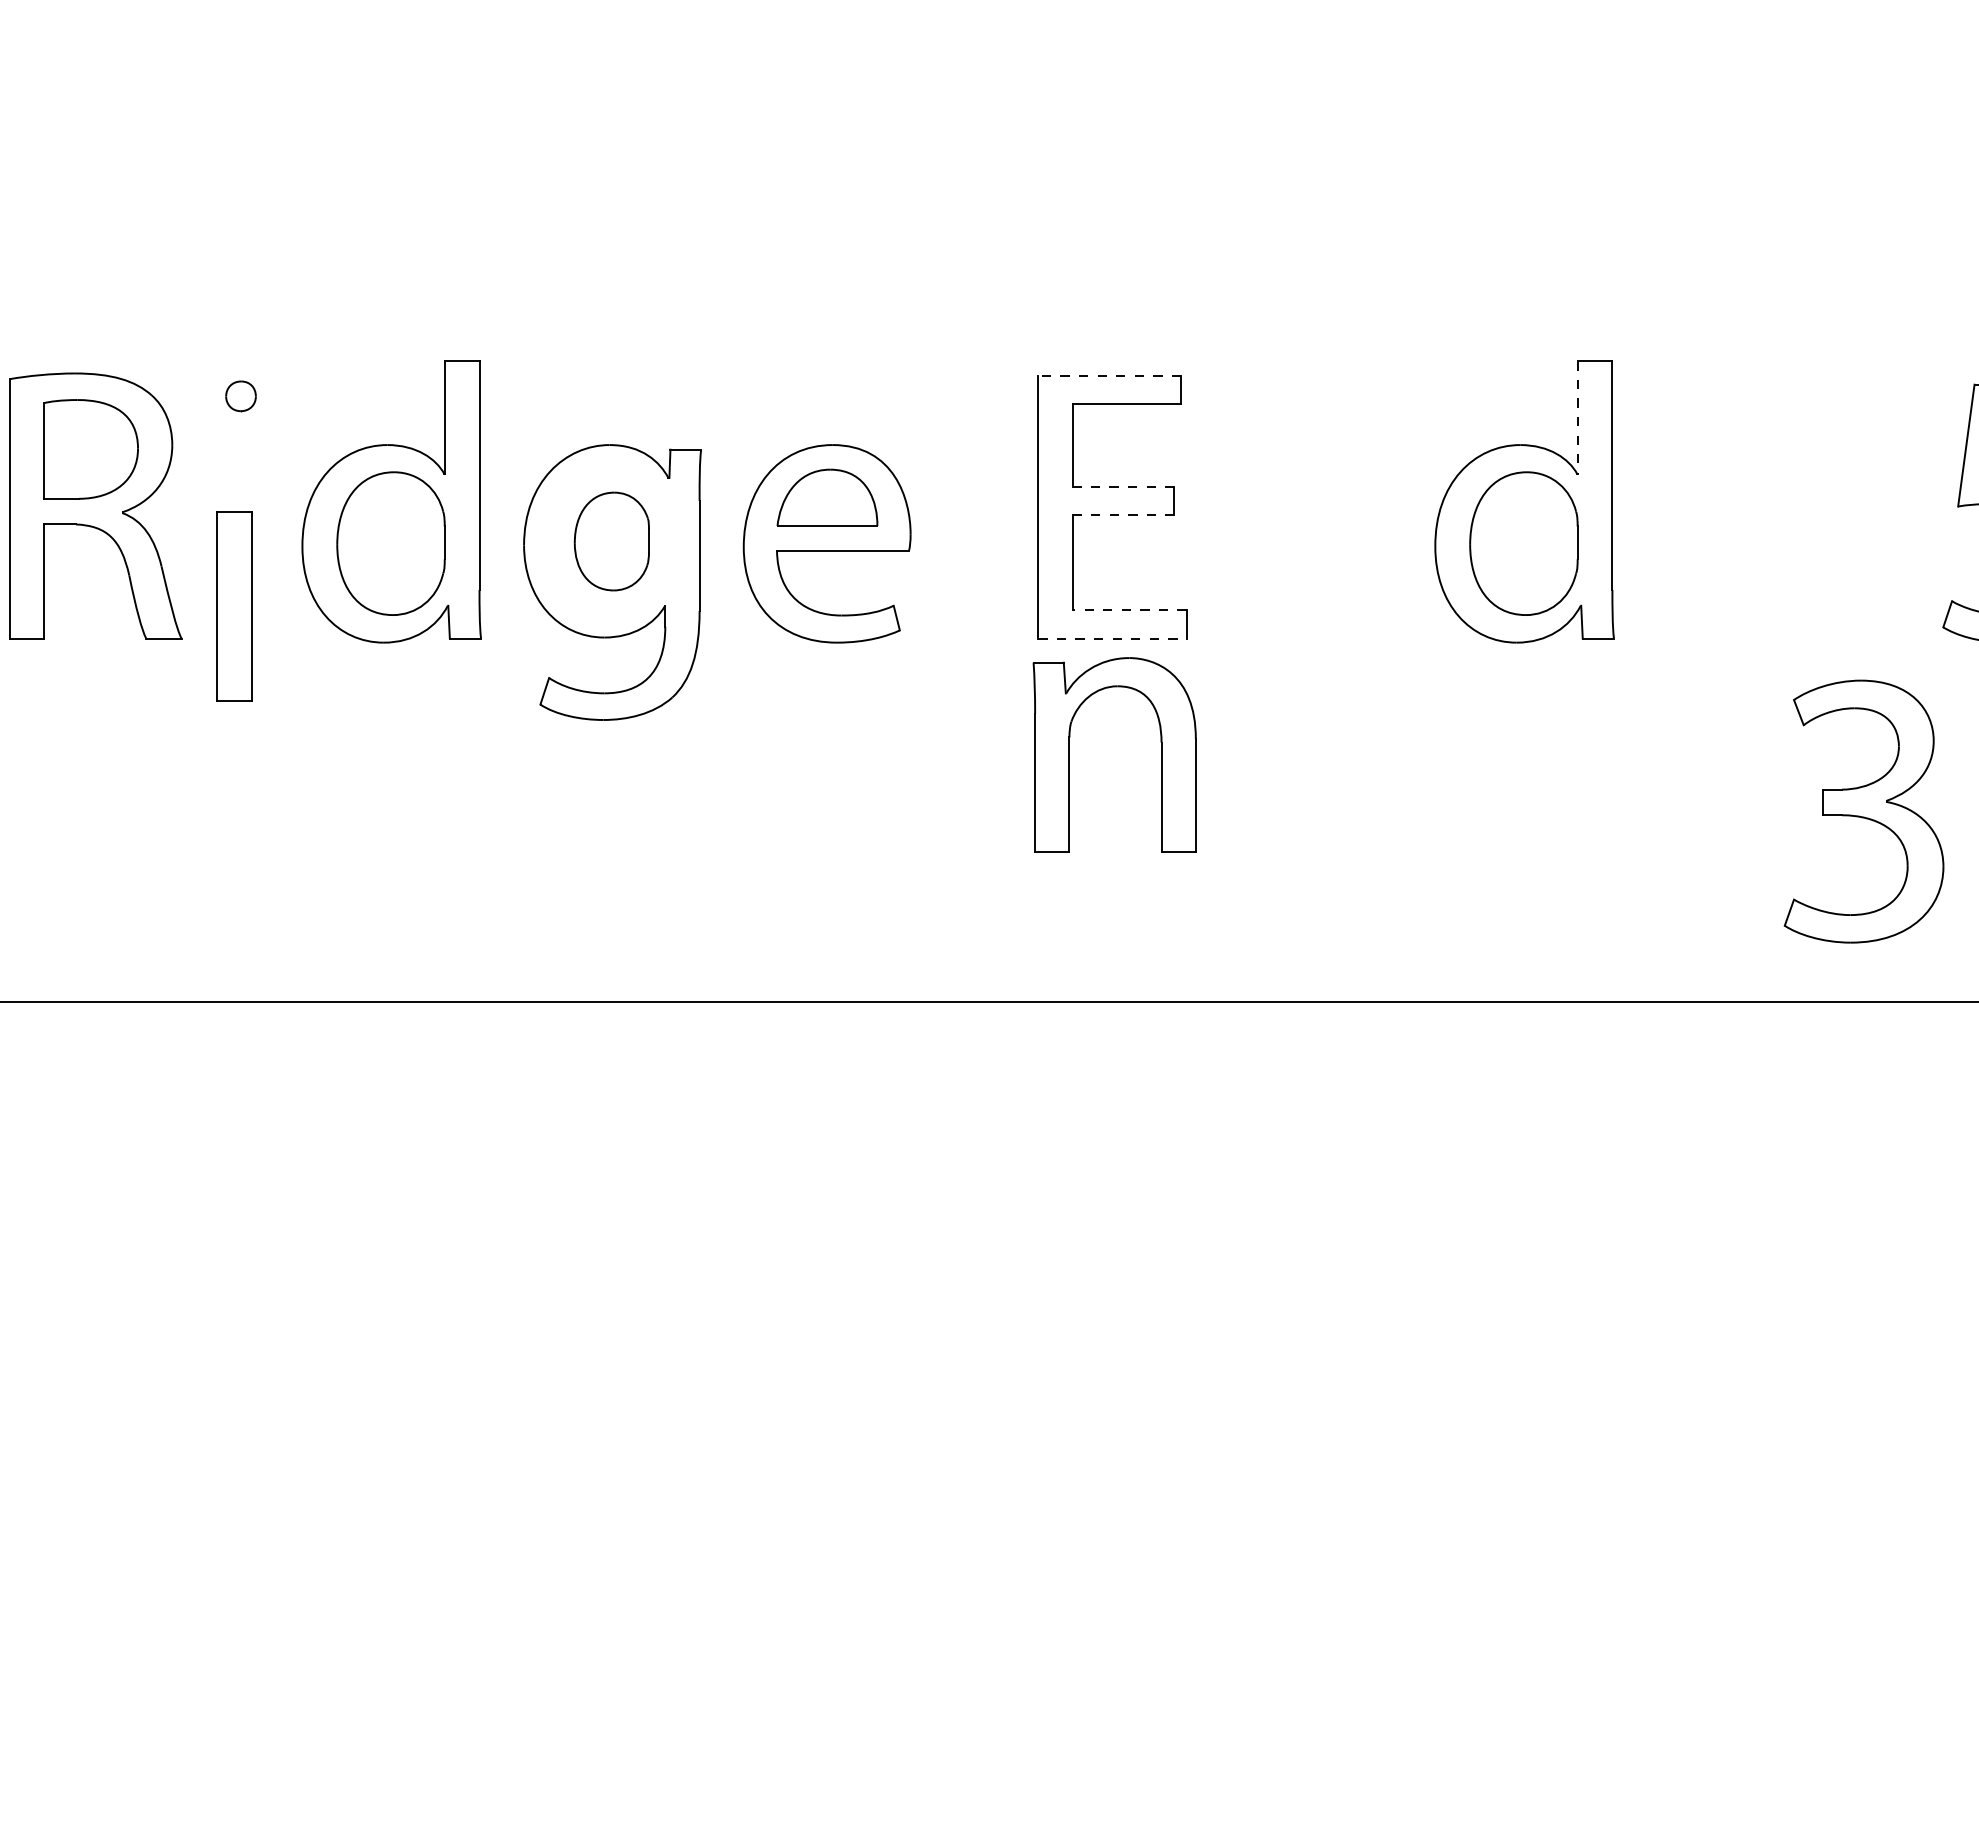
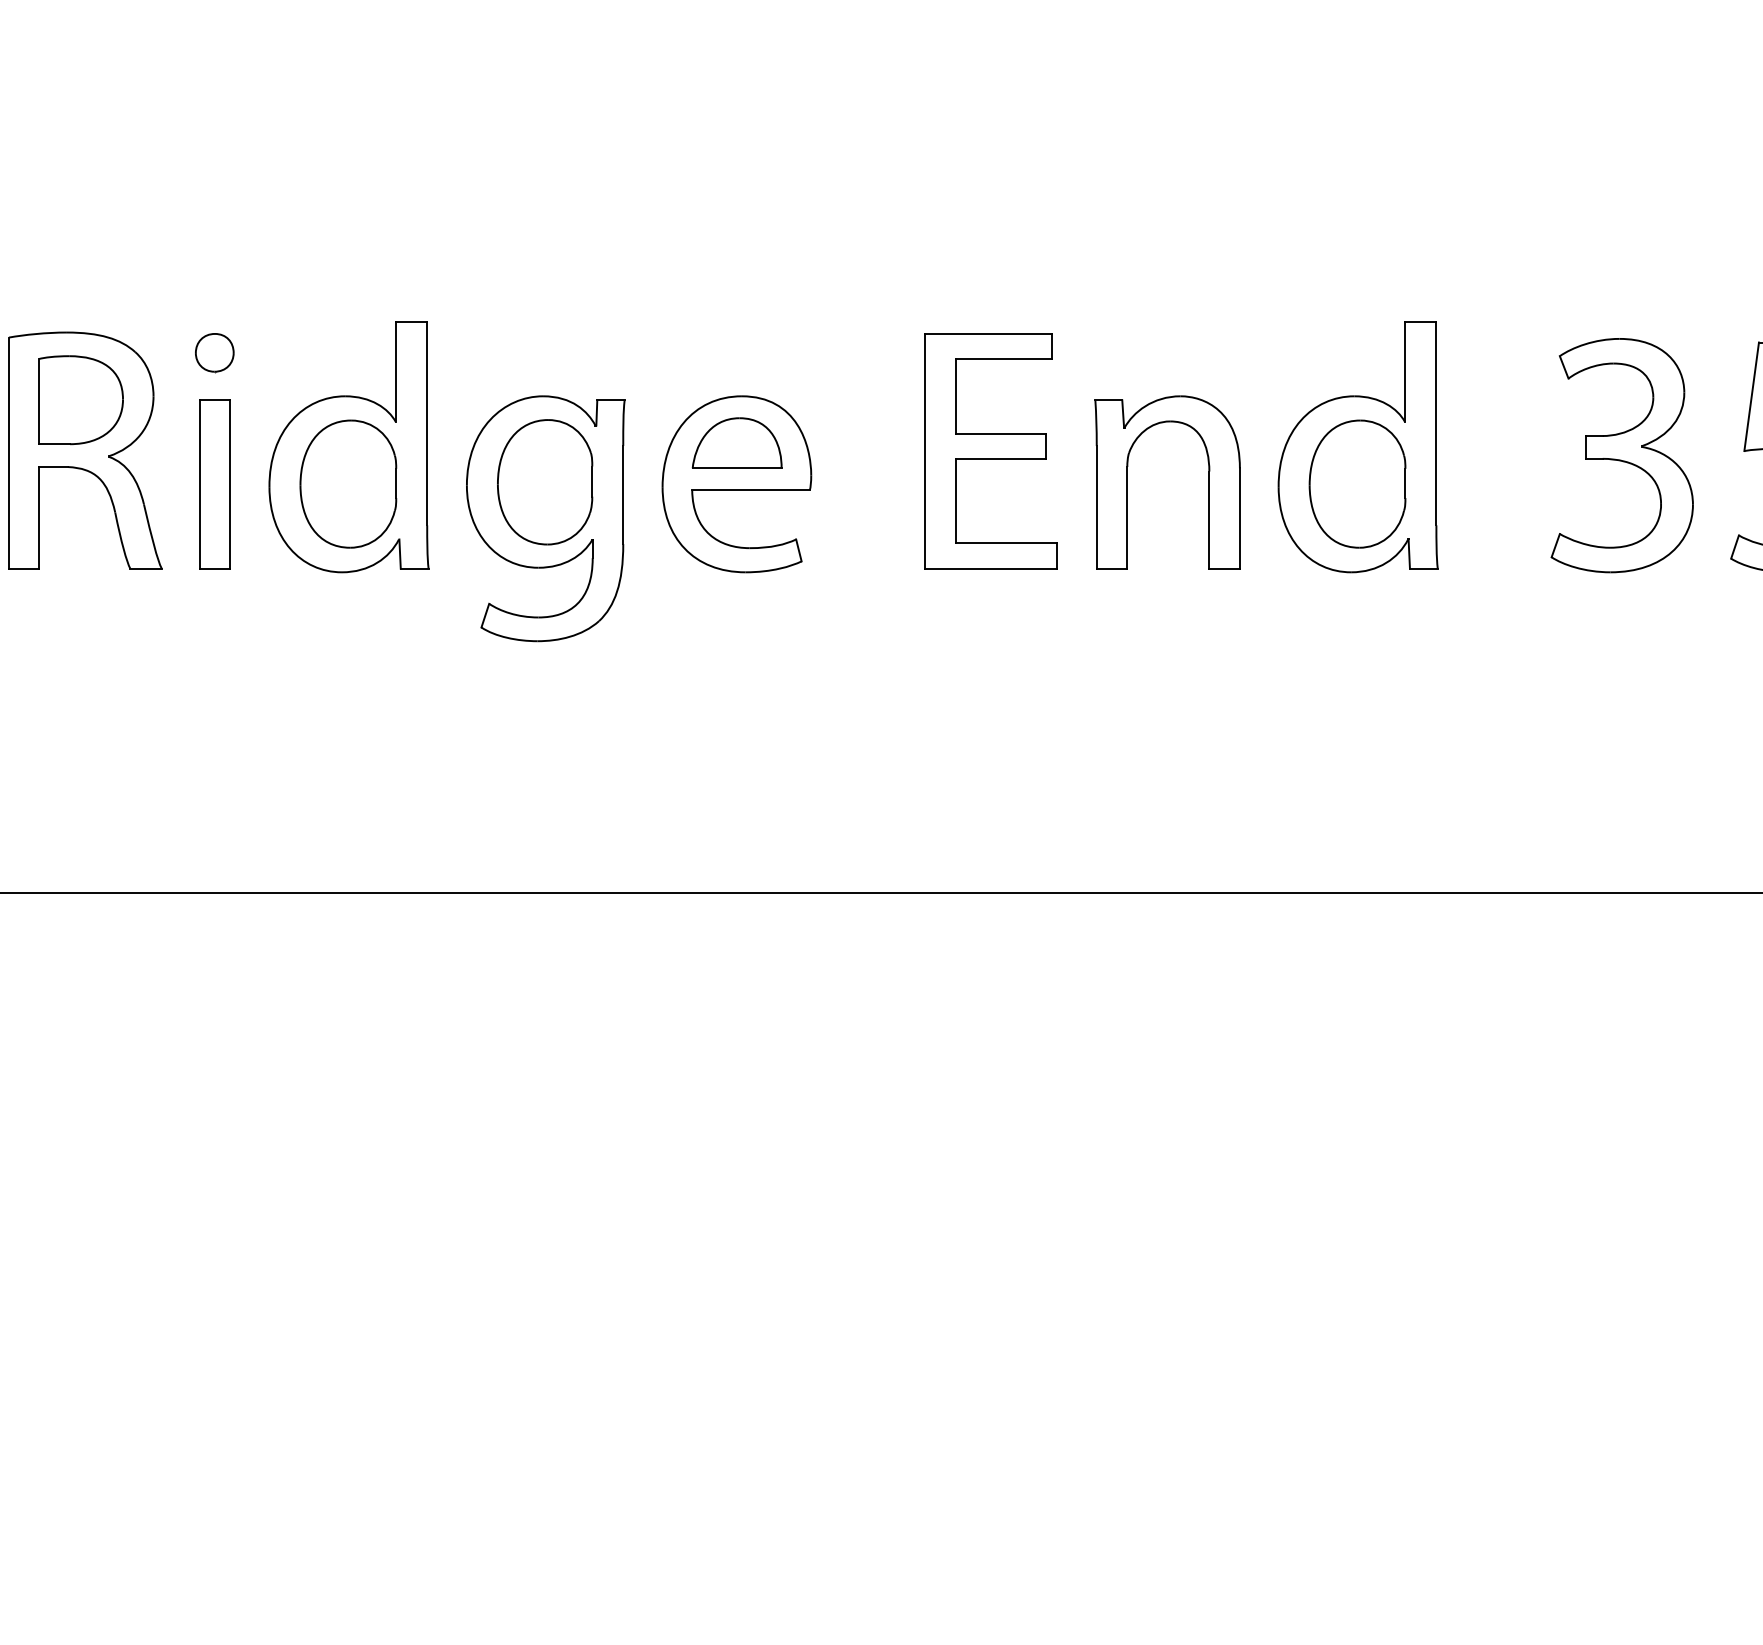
line: (1109, 375) -> (988, 334), dashed -> solid
part: (240, 396) -> (214, 353), size x1.43
line: (1577, 417) -> (1405, 371), dashed -> solid
line: (1123, 487) -> (1000, 434), dashed -> solid
line: (1123, 515) -> (1000, 459), dashed -> solid
part: (611, 541) -> (544, 482), size x1.43
part: (234, 606) -> (215, 484), moved
line: (1129, 609) -> (1006, 542), dashed -> solid
line: (1113, 638) -> (991, 568), dashed -> solid
part: (1069, 754) -> (1127, 482), moved
part: (1863, 811) -> (1621, 455), moved

